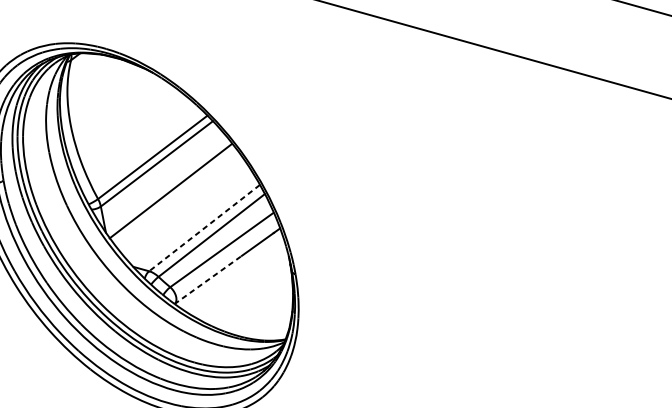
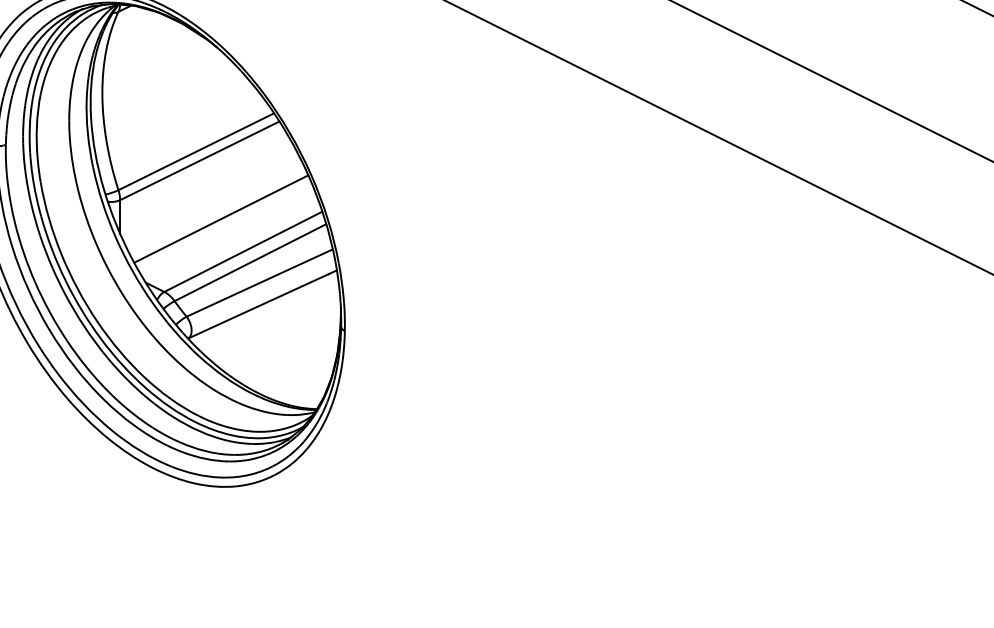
line: (170, 190) -> (221, 218), moved
line: (204, 227) -> (243, 251), dashed -> solid
line: (208, 279) -> (235, 316), dashed -> solid

